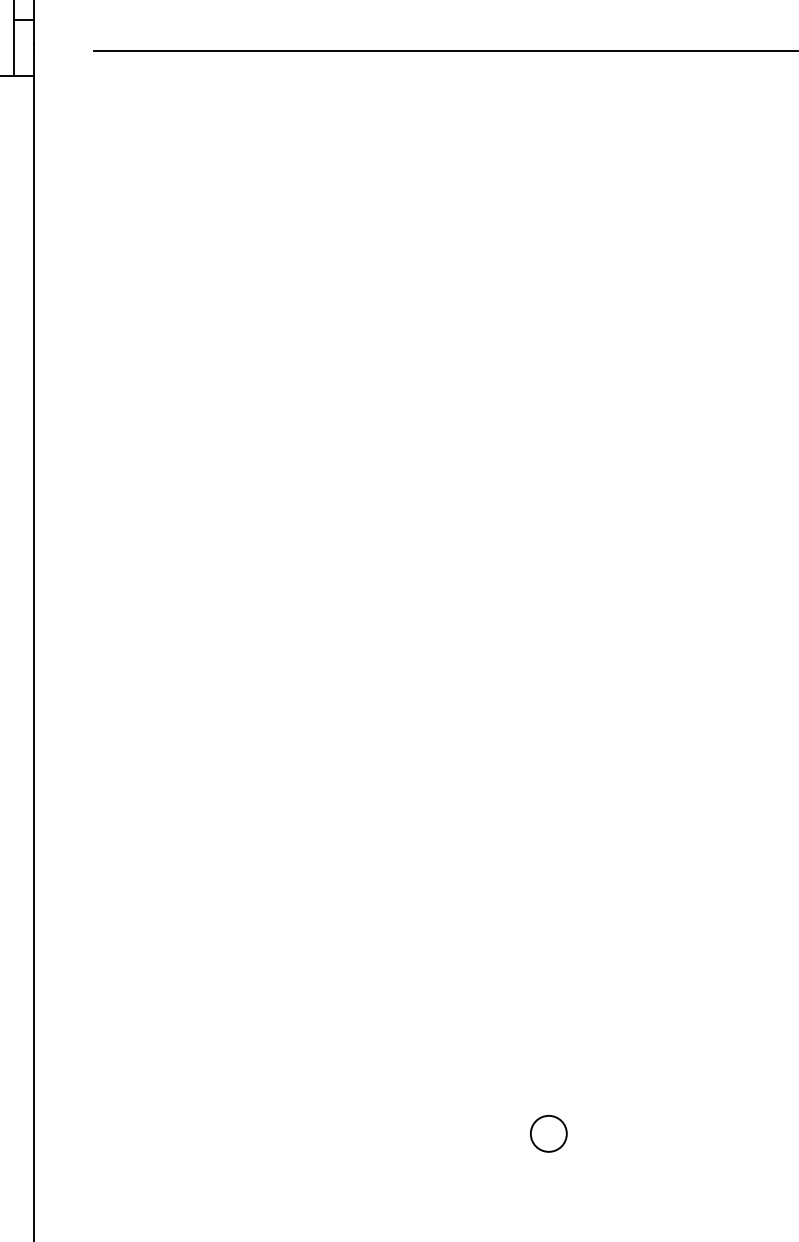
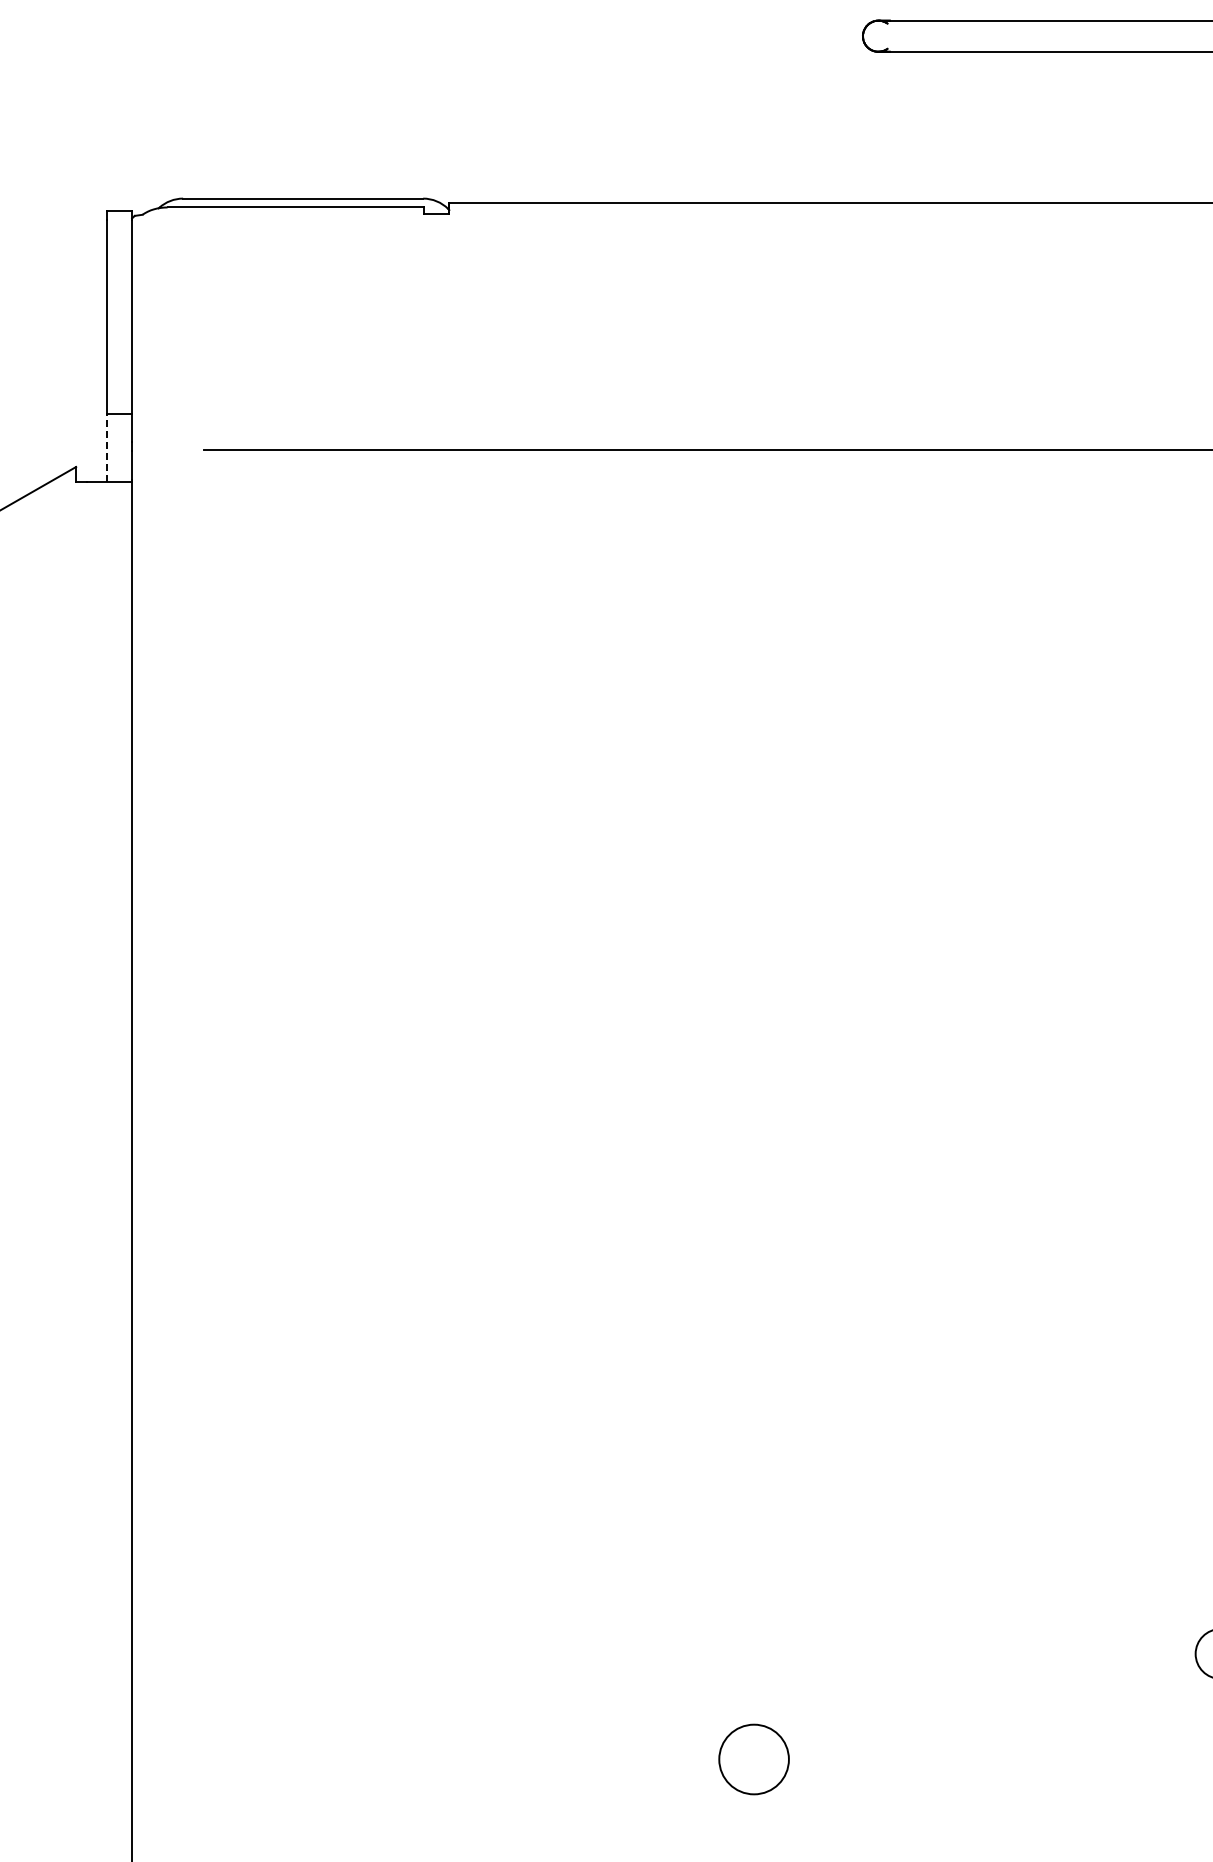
line: (13, 48) -> (107, 447), solid -> dashed
circle: (548, 1133) -> (753, 1759), size x1.6

